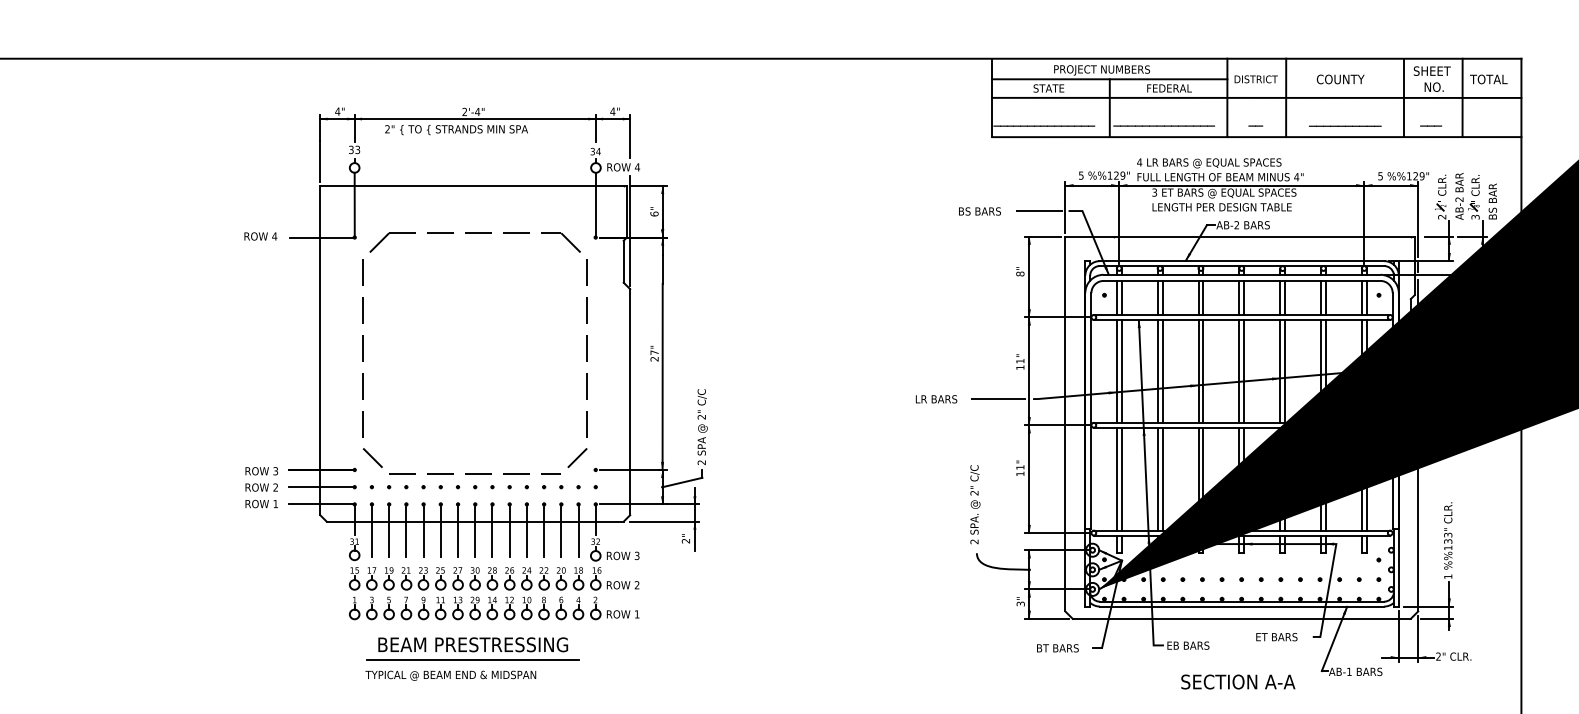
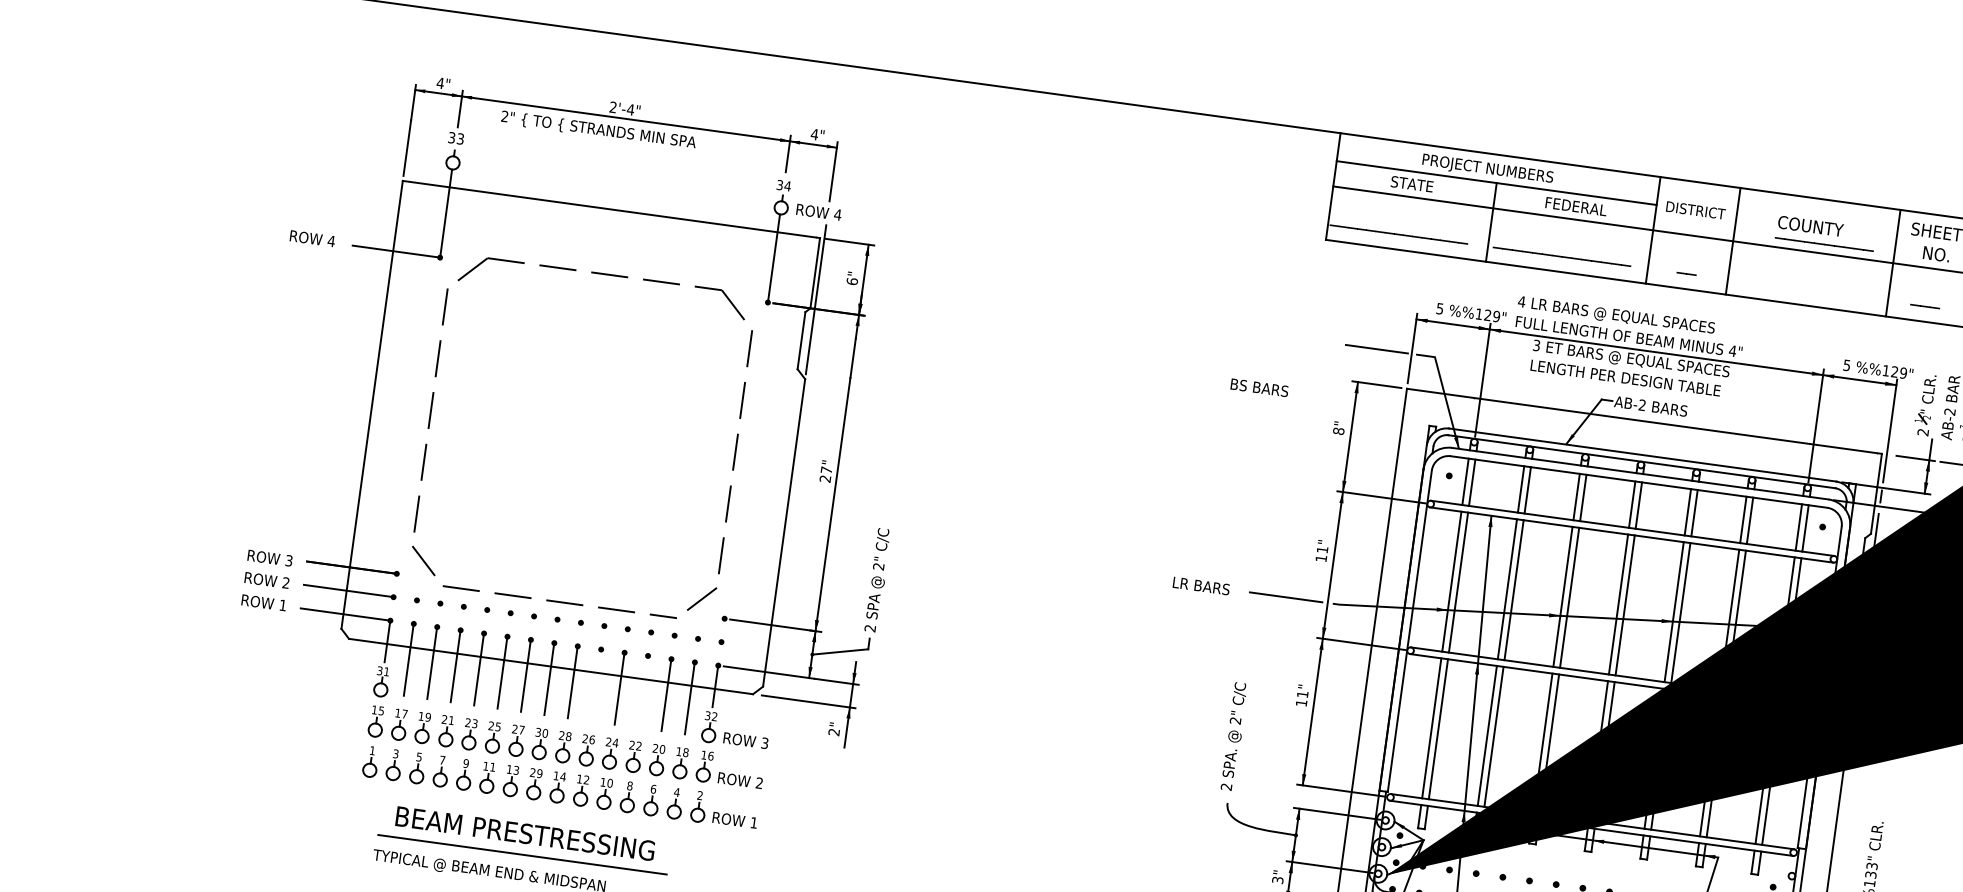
text: (1345, 125) -> (1824, 243), moved
text: (979, 211) -> (1259, 387), moved
line: (509, 531) -> (595, 686), removed
line: (544, 531) -> (643, 692), removed

